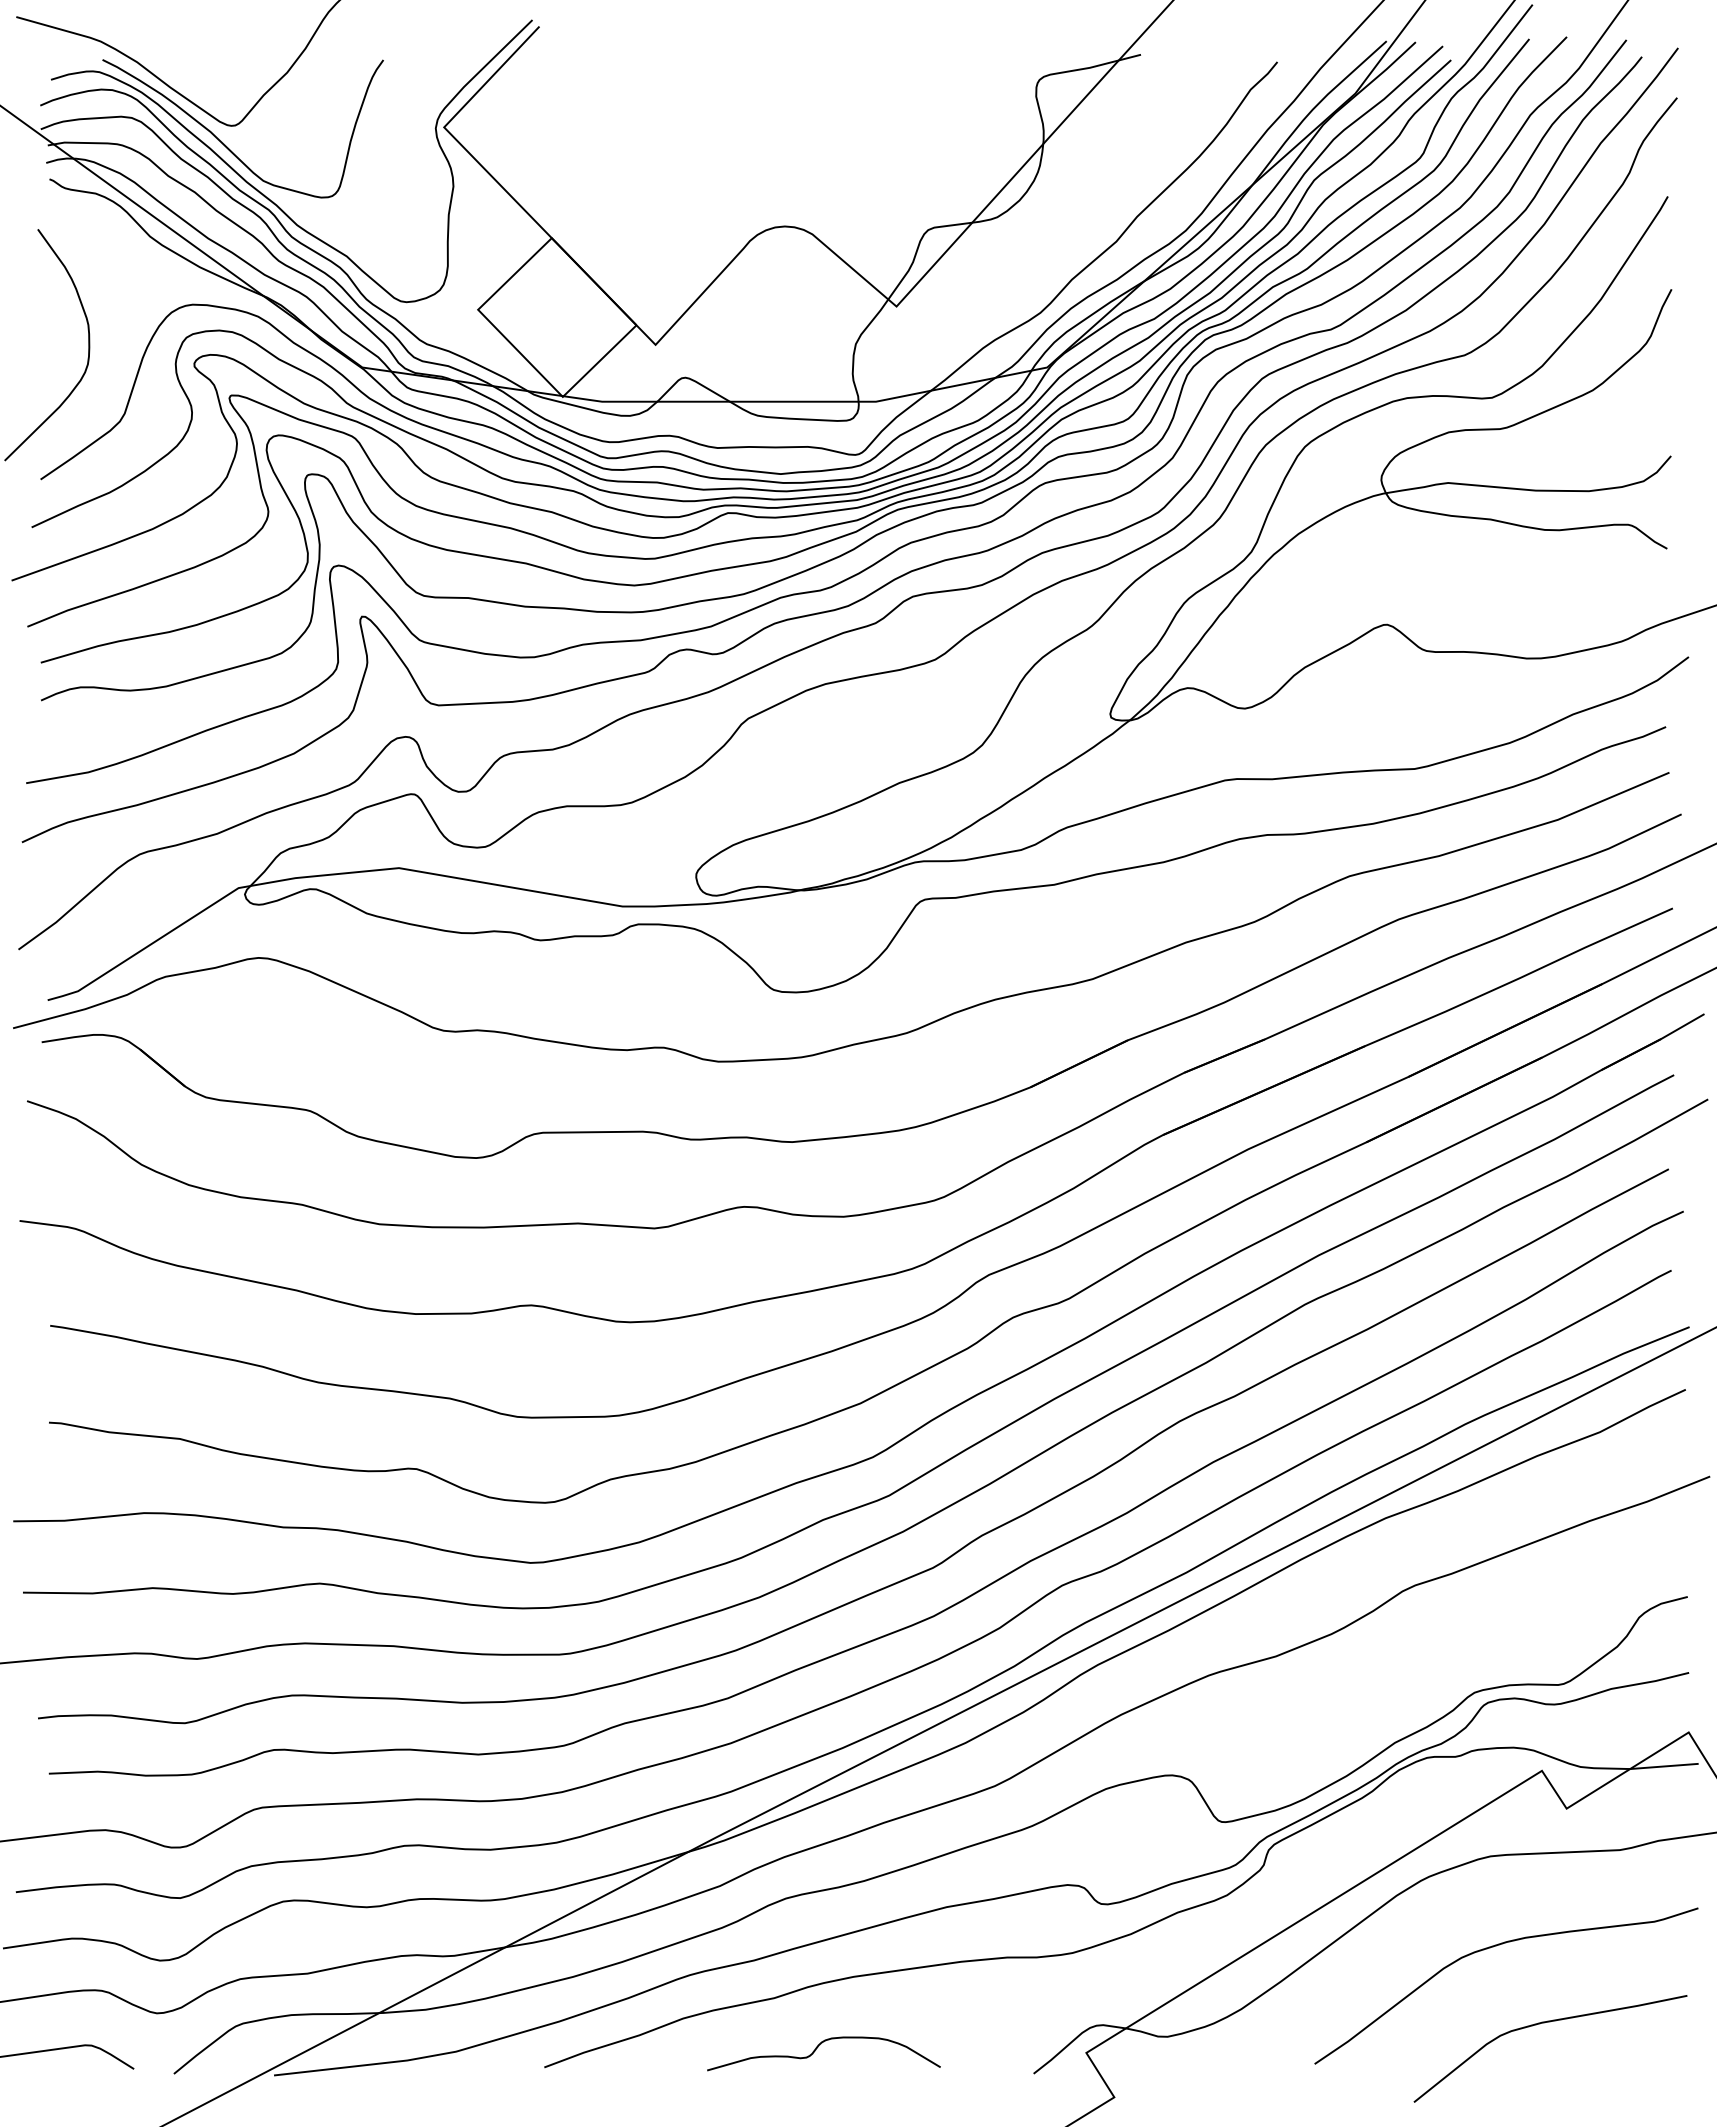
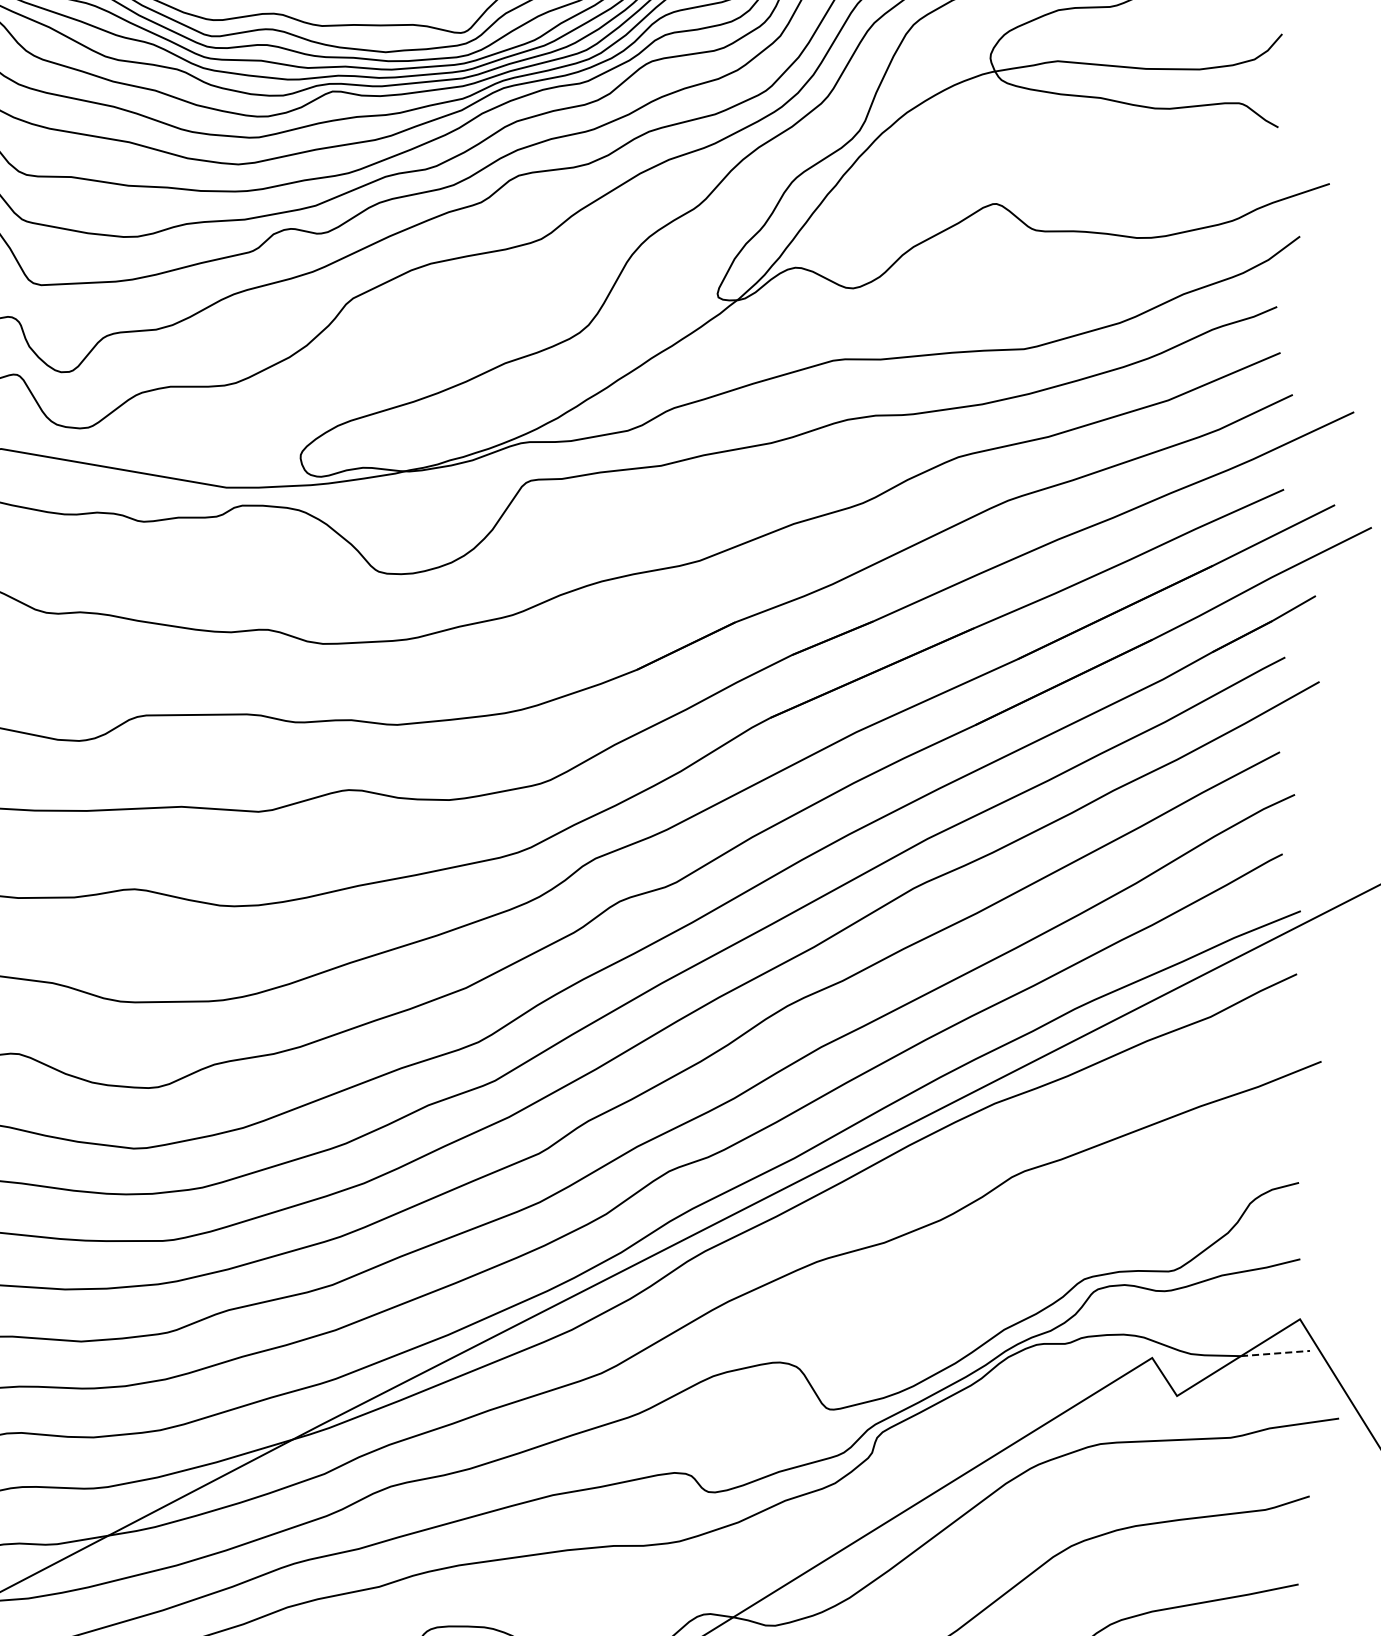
line: (1664, 1766) -> (1275, 1353), solid -> dashed

